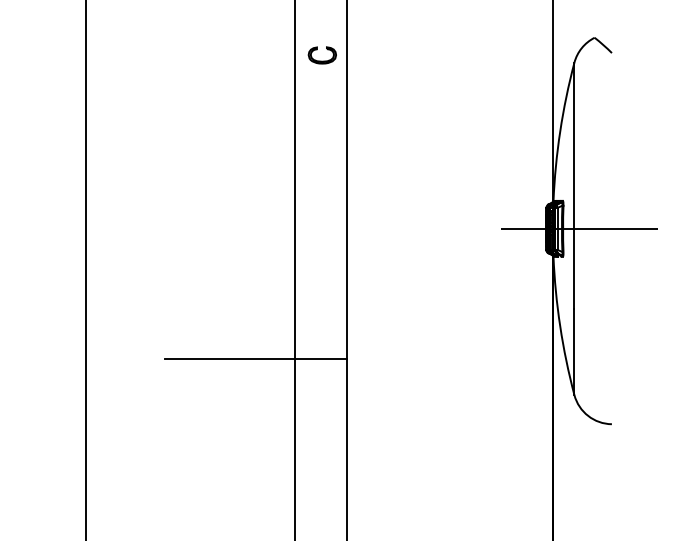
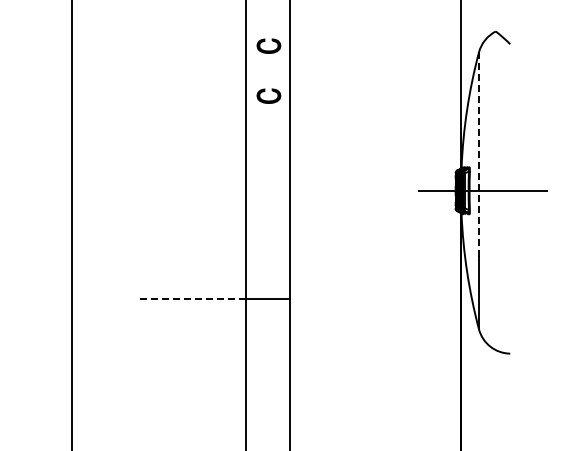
part: (321, 114) -> (268, 95), added
line: (573, 185) -> (478, 154), solid -> dashed
line: (229, 359) -> (191, 299), solid -> dashed

